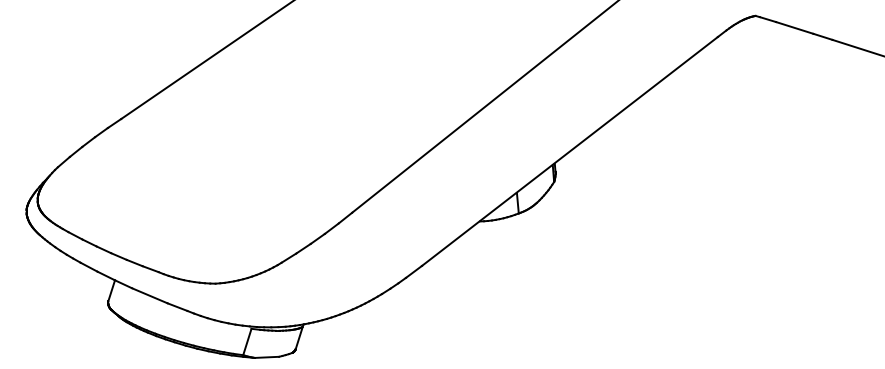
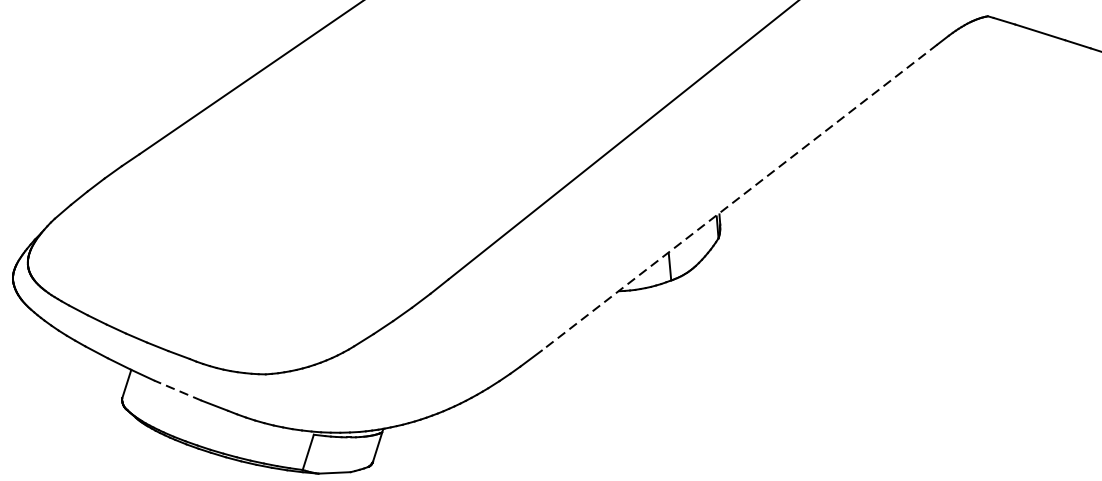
line: (569, 151) -> (739, 197), solid -> dashed
line: (149, 295) -> (177, 390), solid -> dashed

